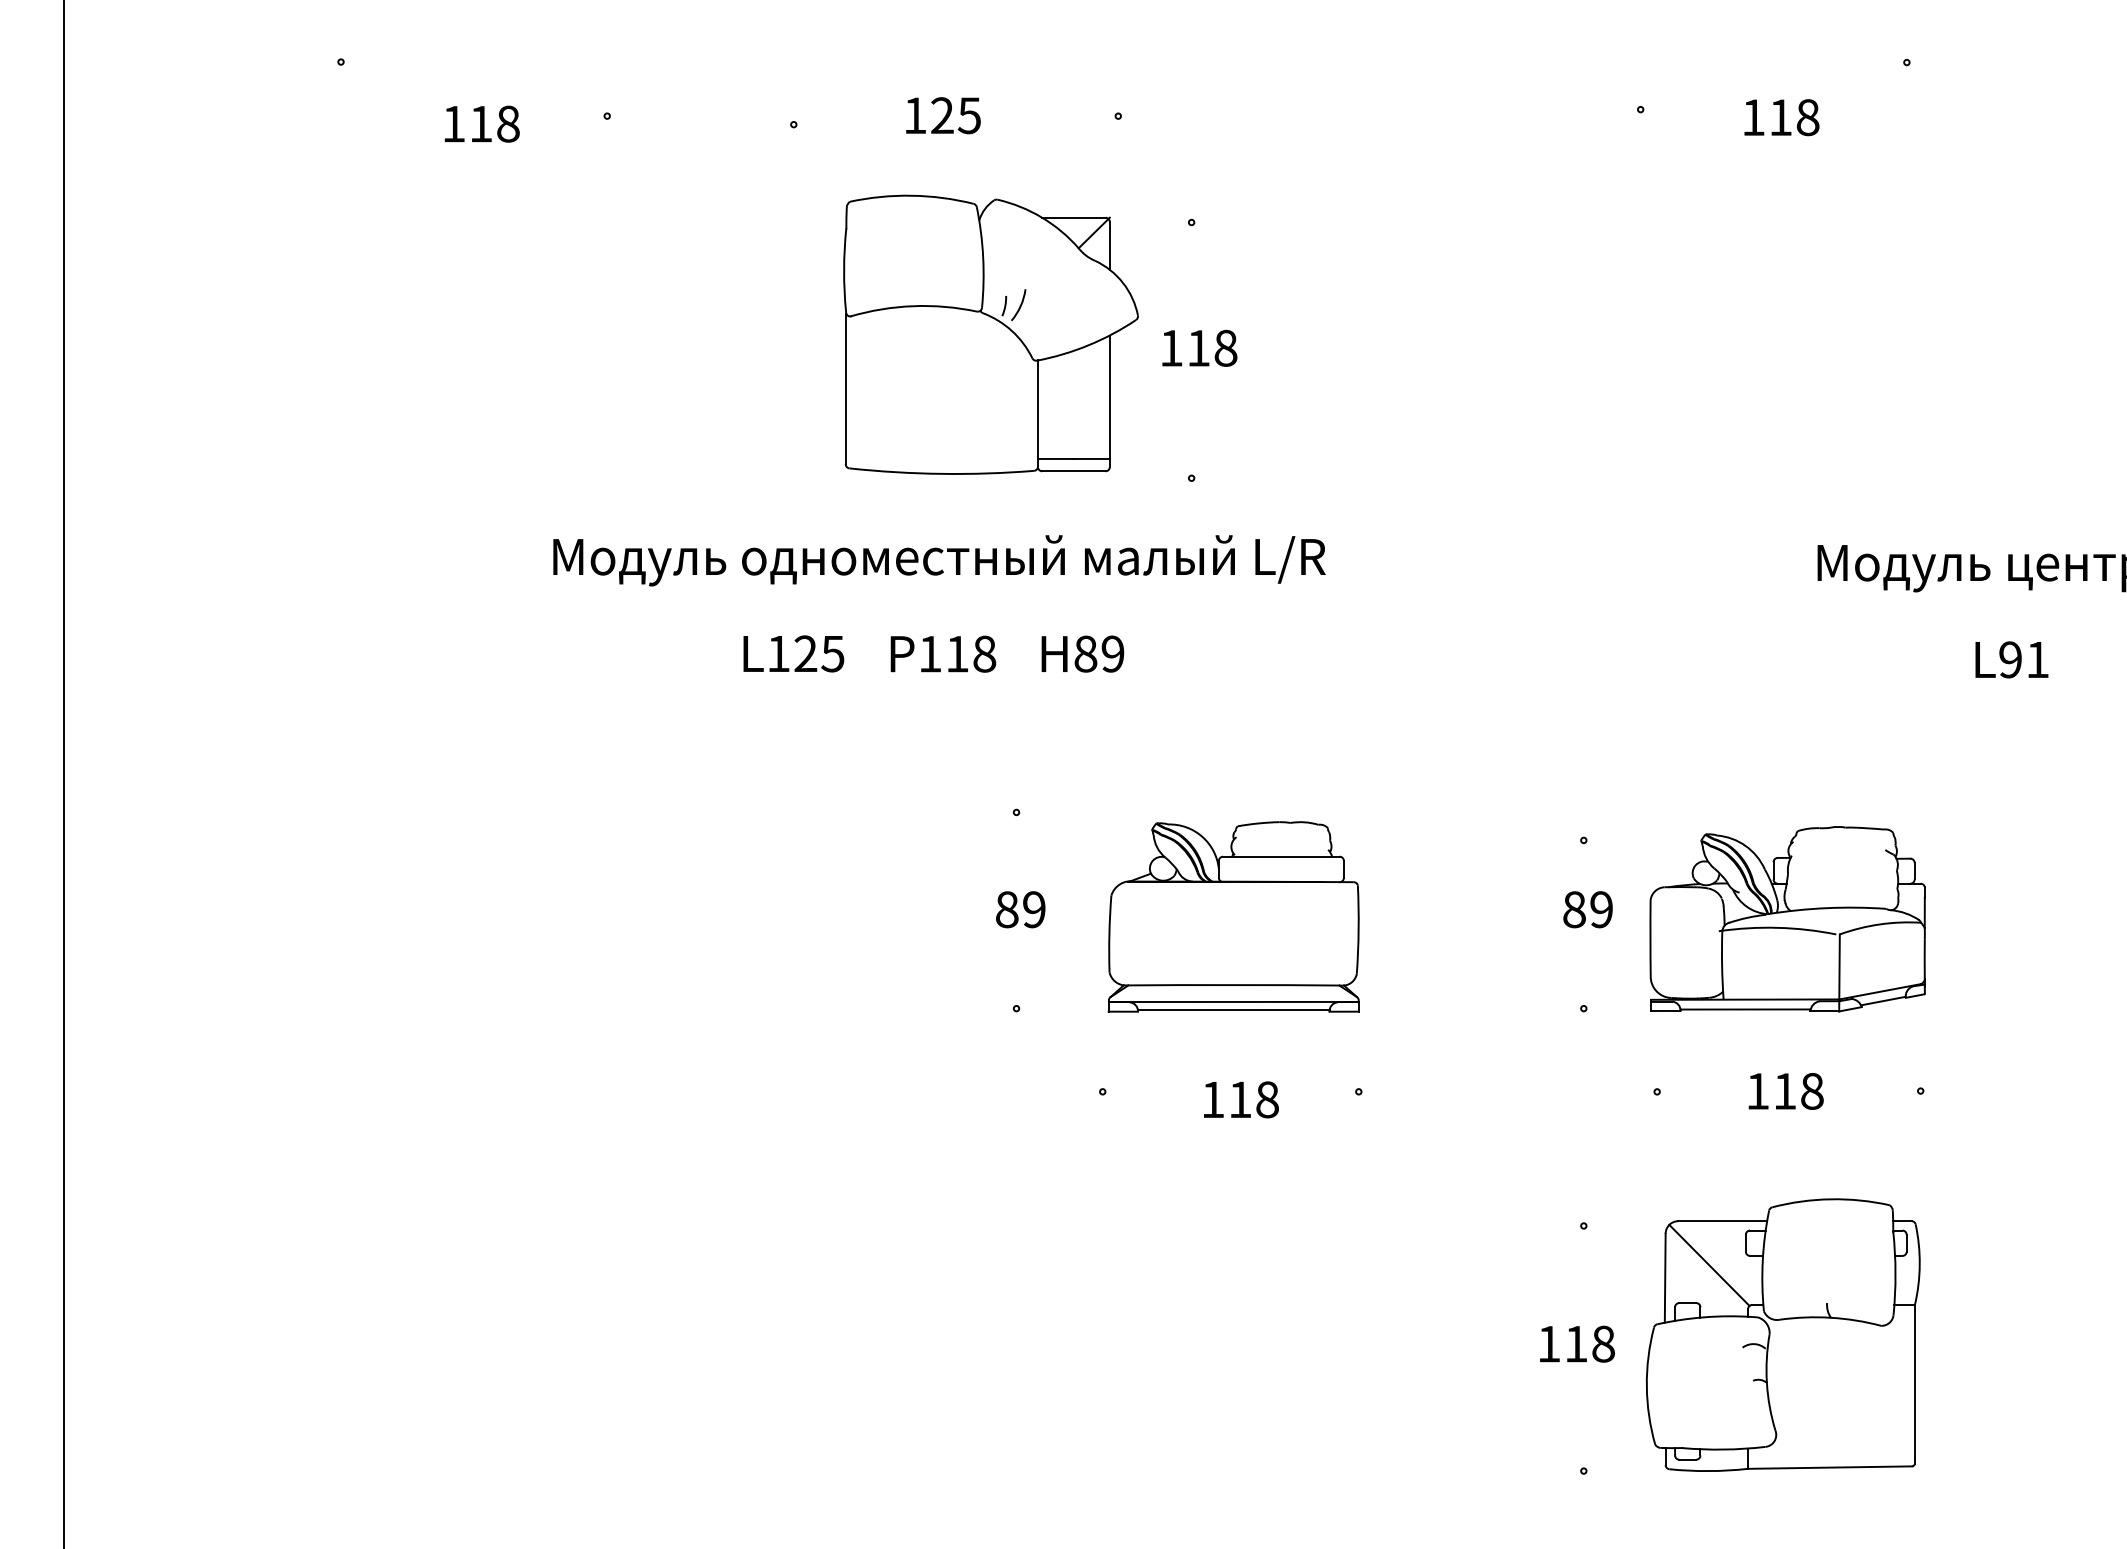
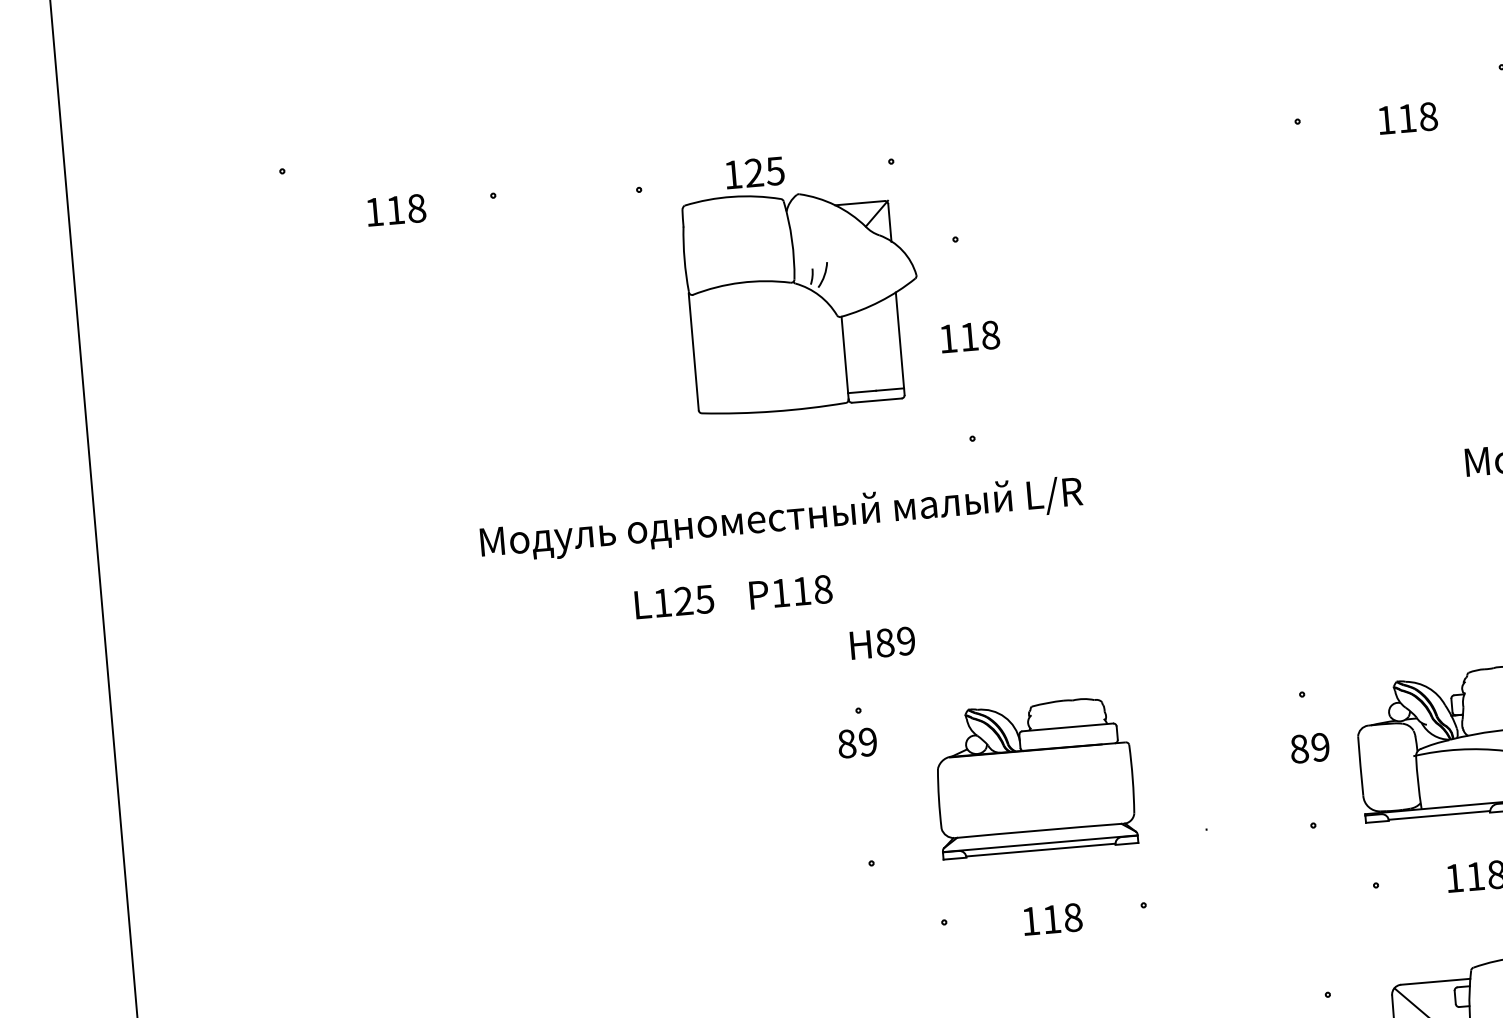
part: (990, 334) -> (802, 299), moved
text: (1082, 653) -> (882, 642), moved
text: (1020, 909) -> (857, 742), moved

